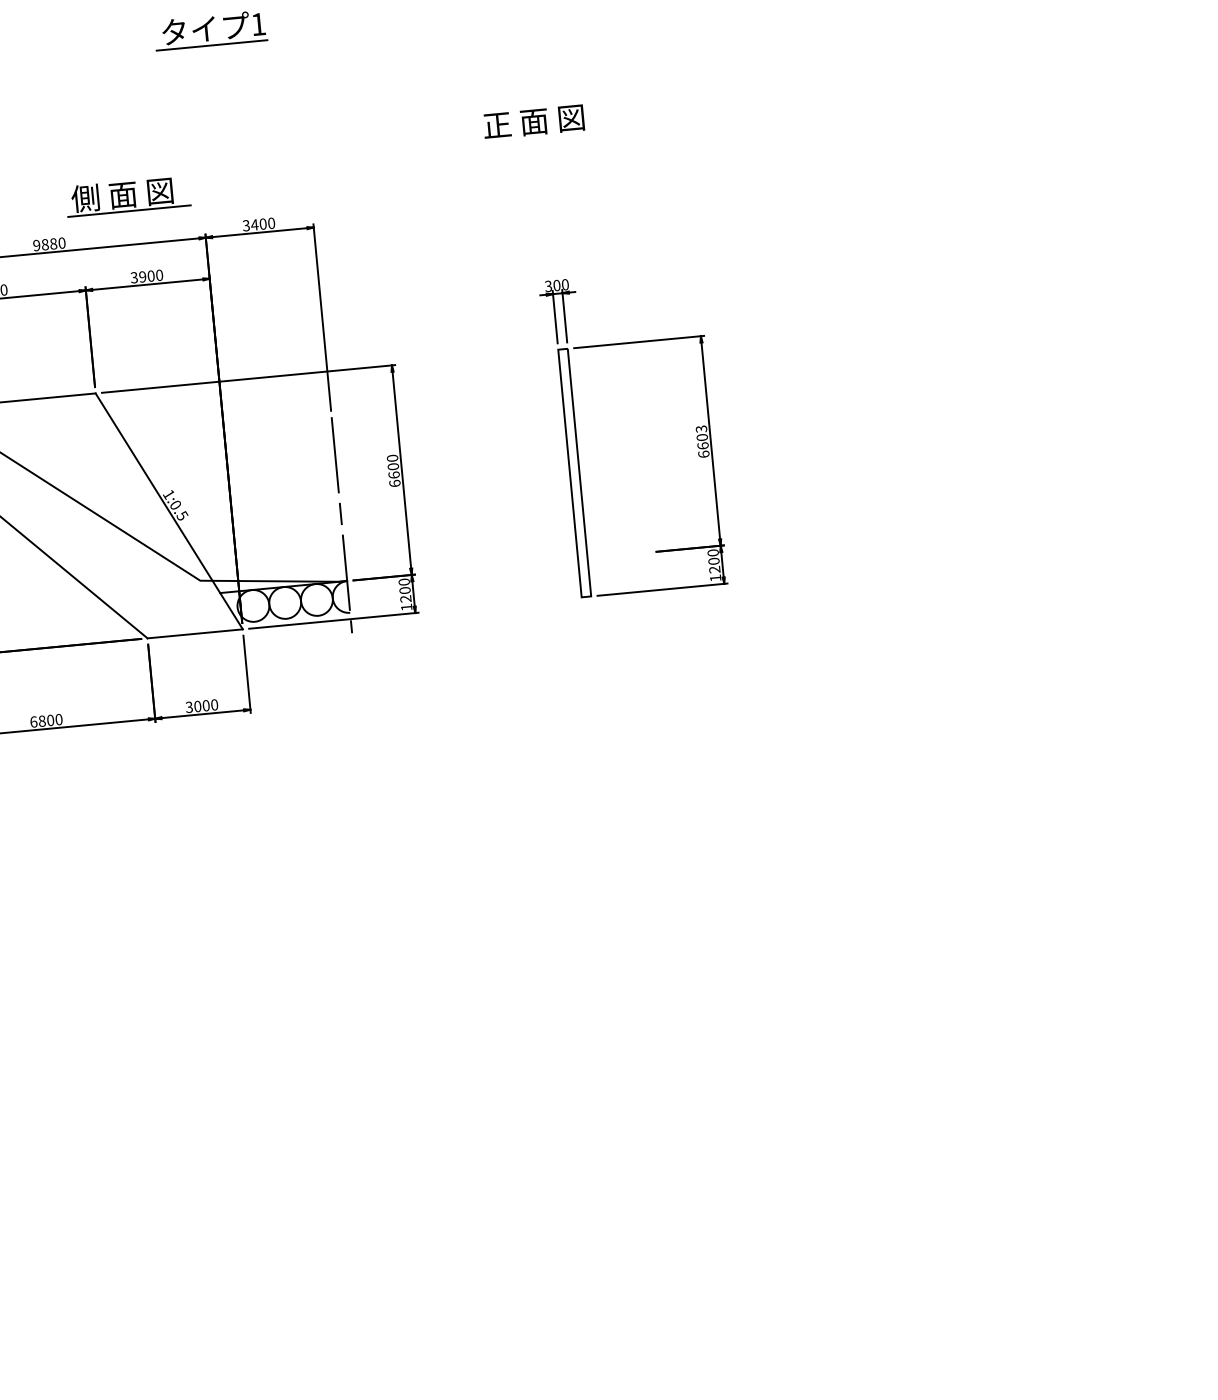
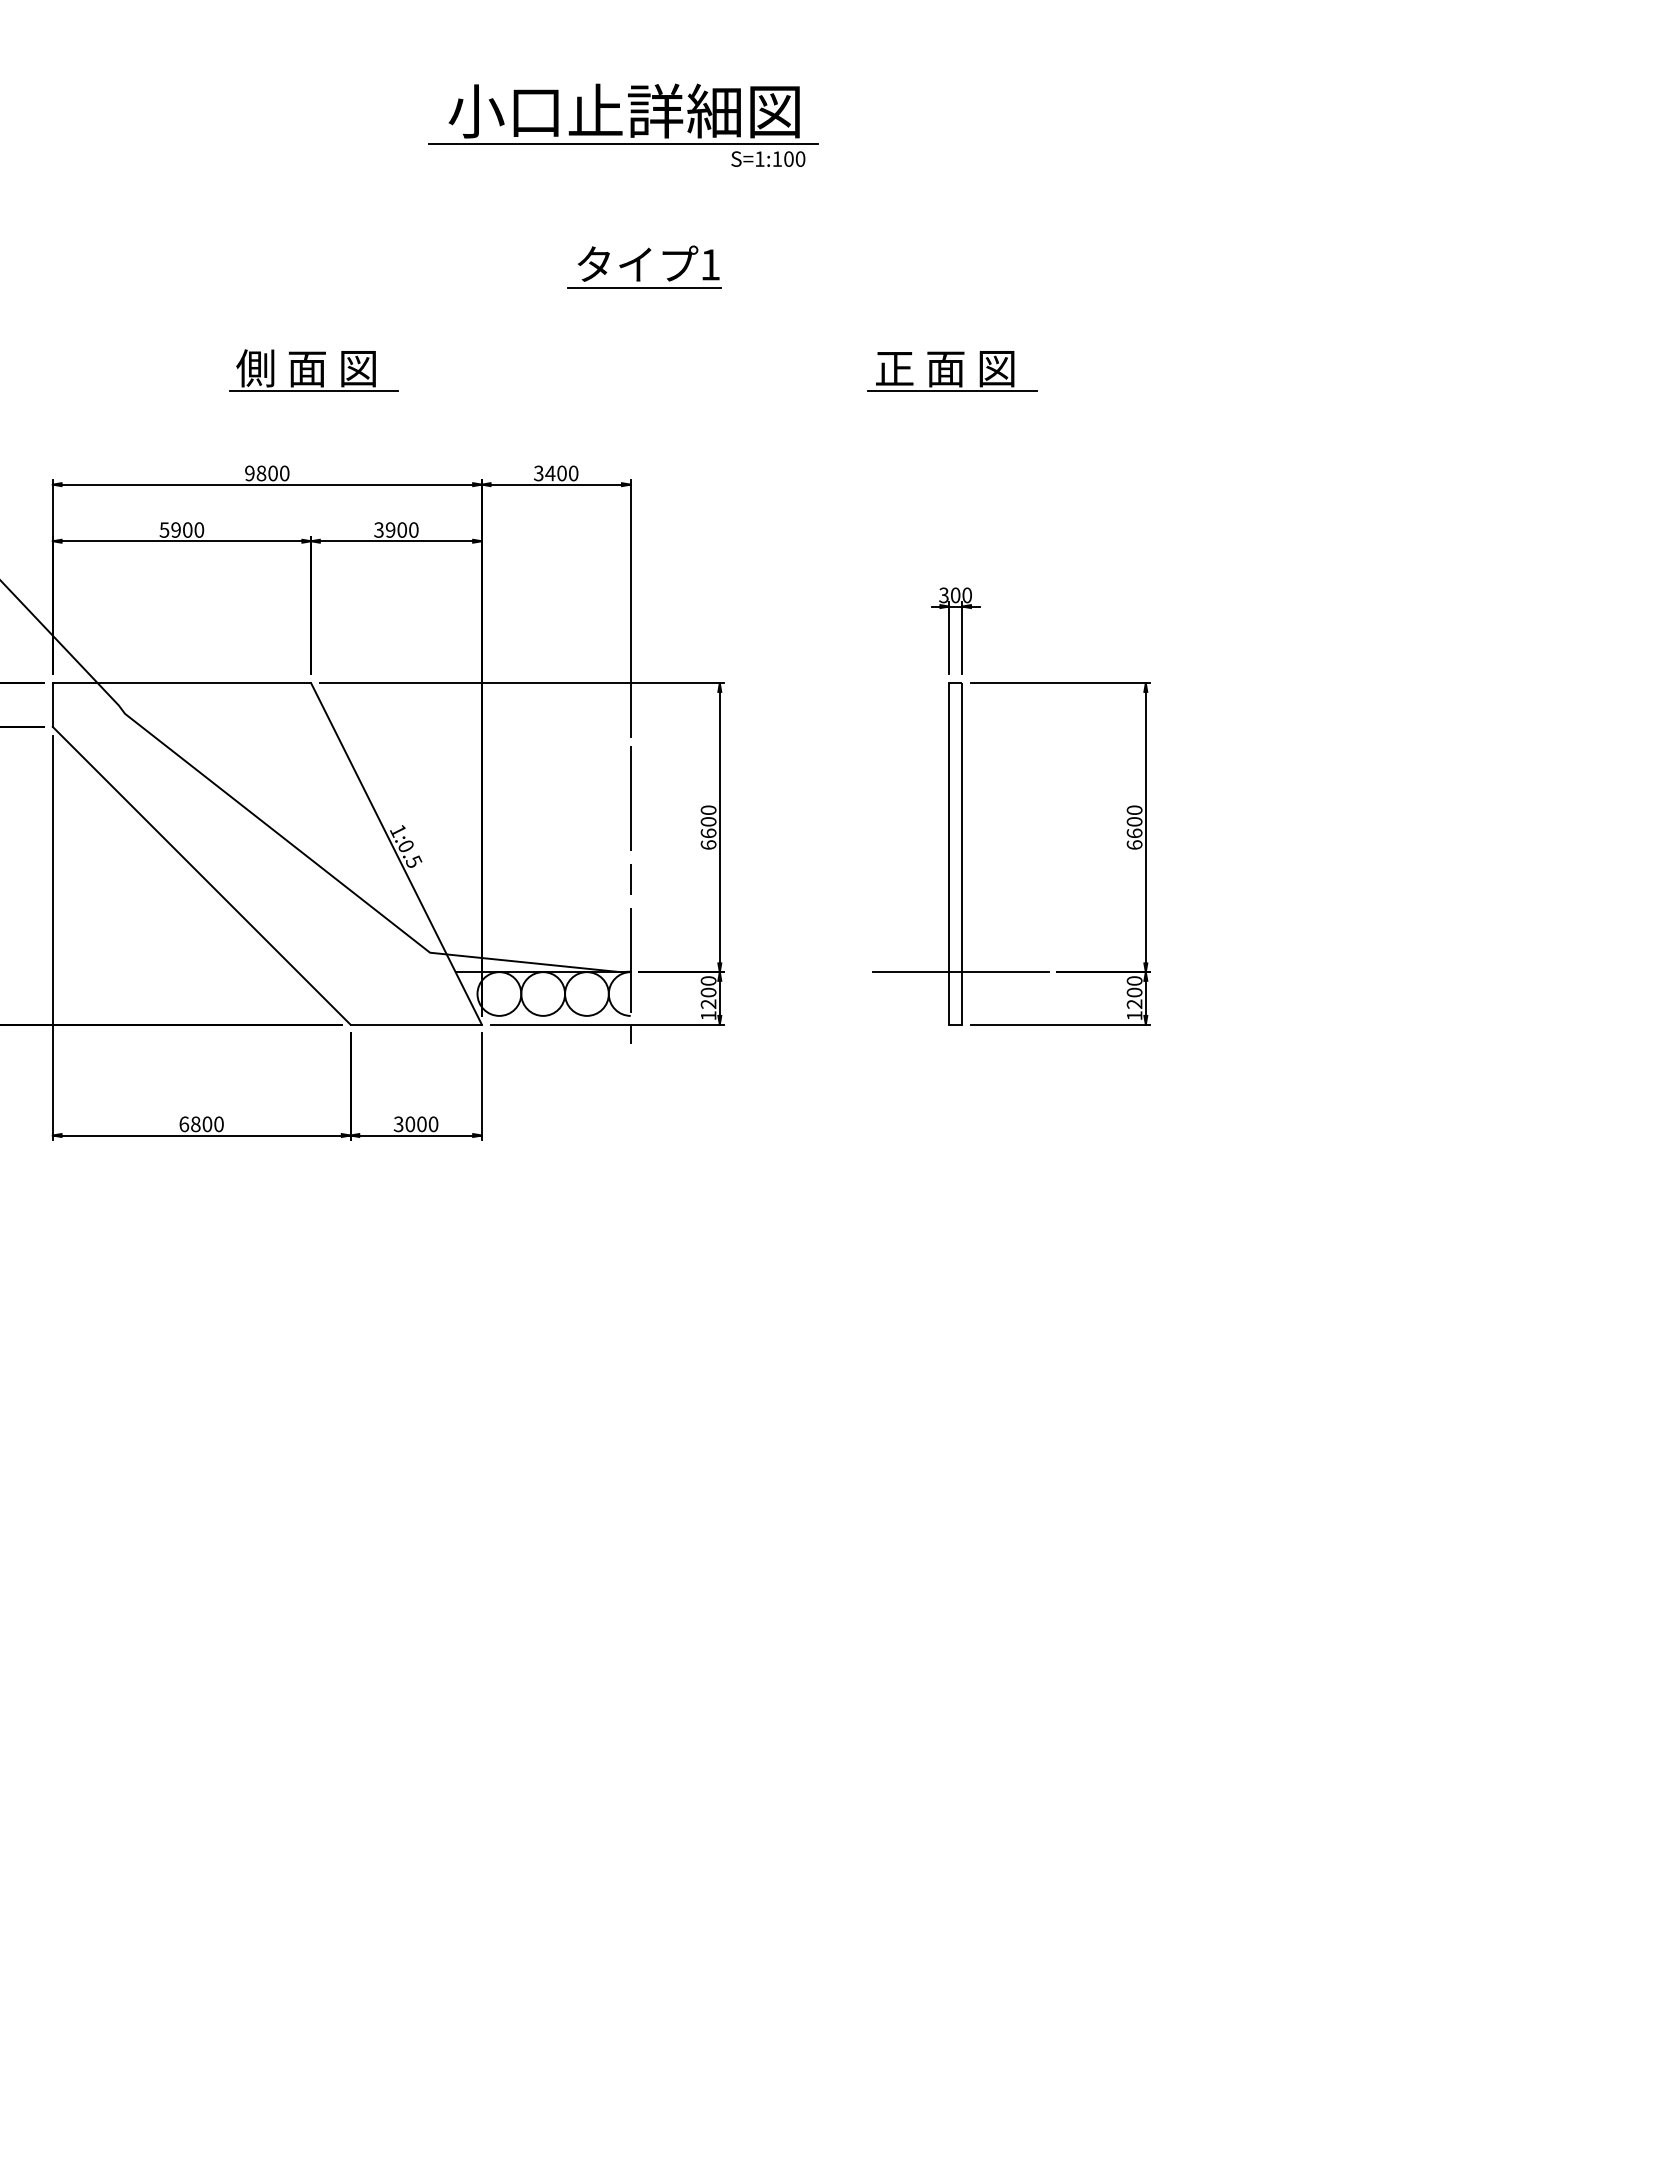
part: (210, 30) -> (644, 266), moved
line: (540, 137) -> (952, 391), added
part: (127, 196) -> (313, 370), moved
text: (53, 244) -> (272, 473), 9880 -> 9800
text: (701, 429) -> (1134, 810), 6603 -> 6600
line: (586, 558) -> (960, 972), added

